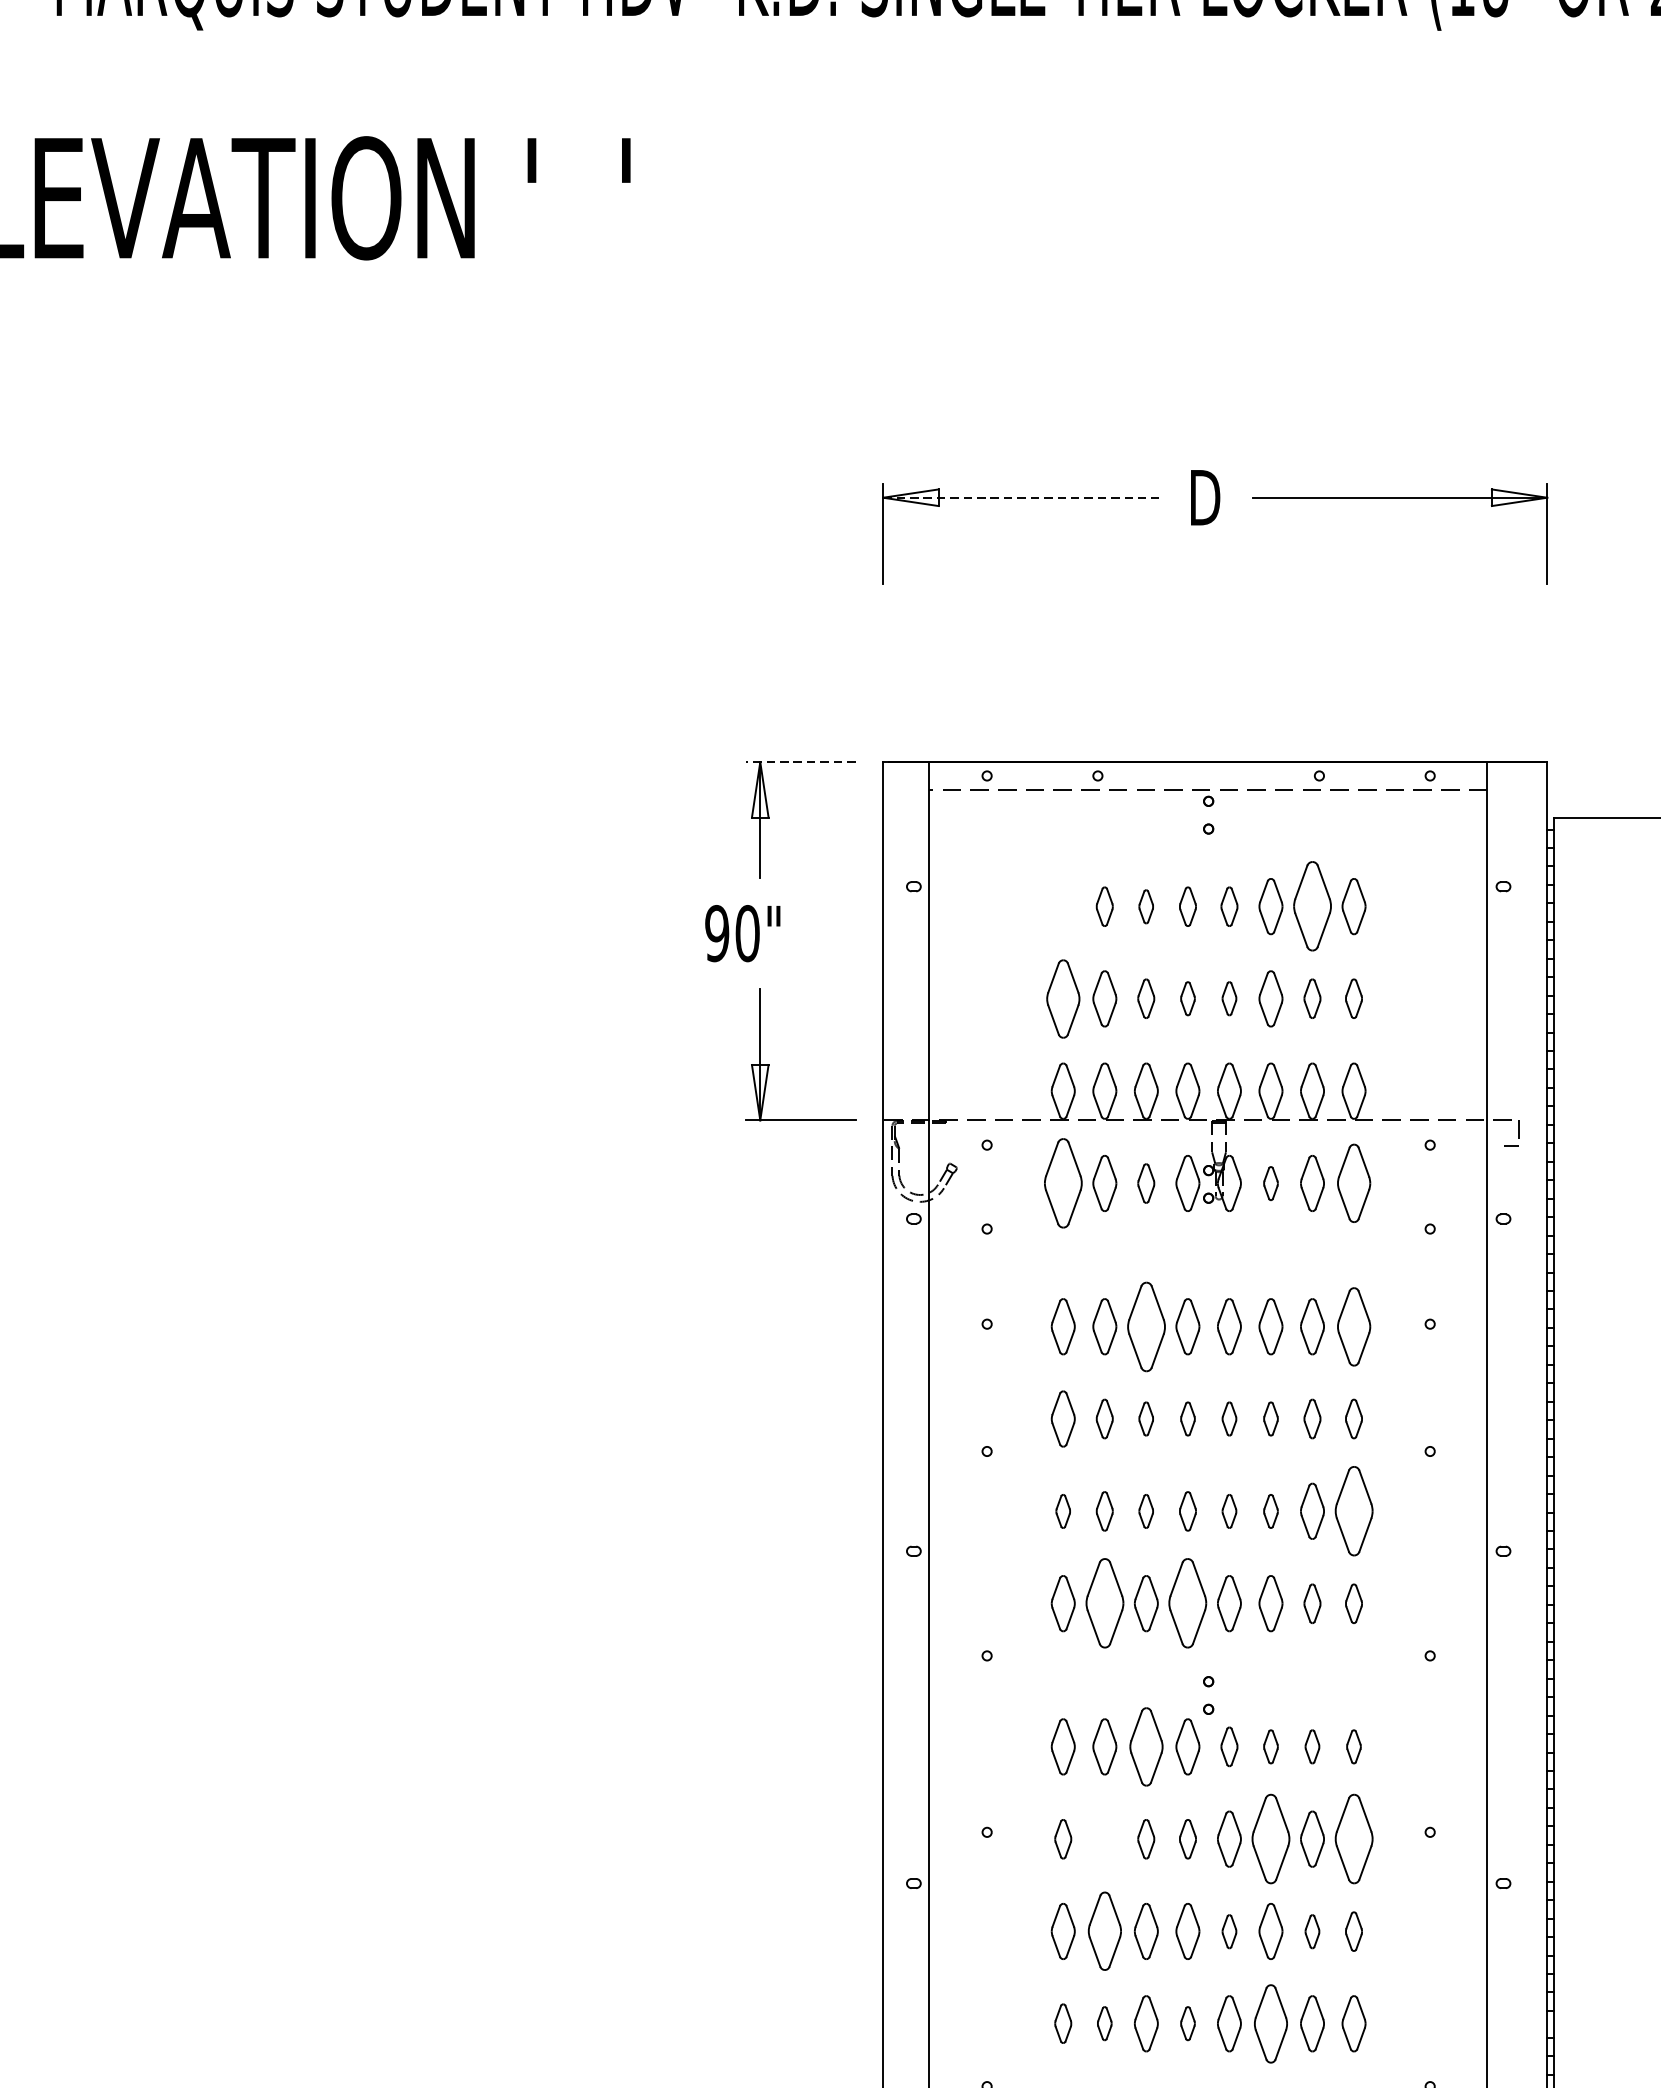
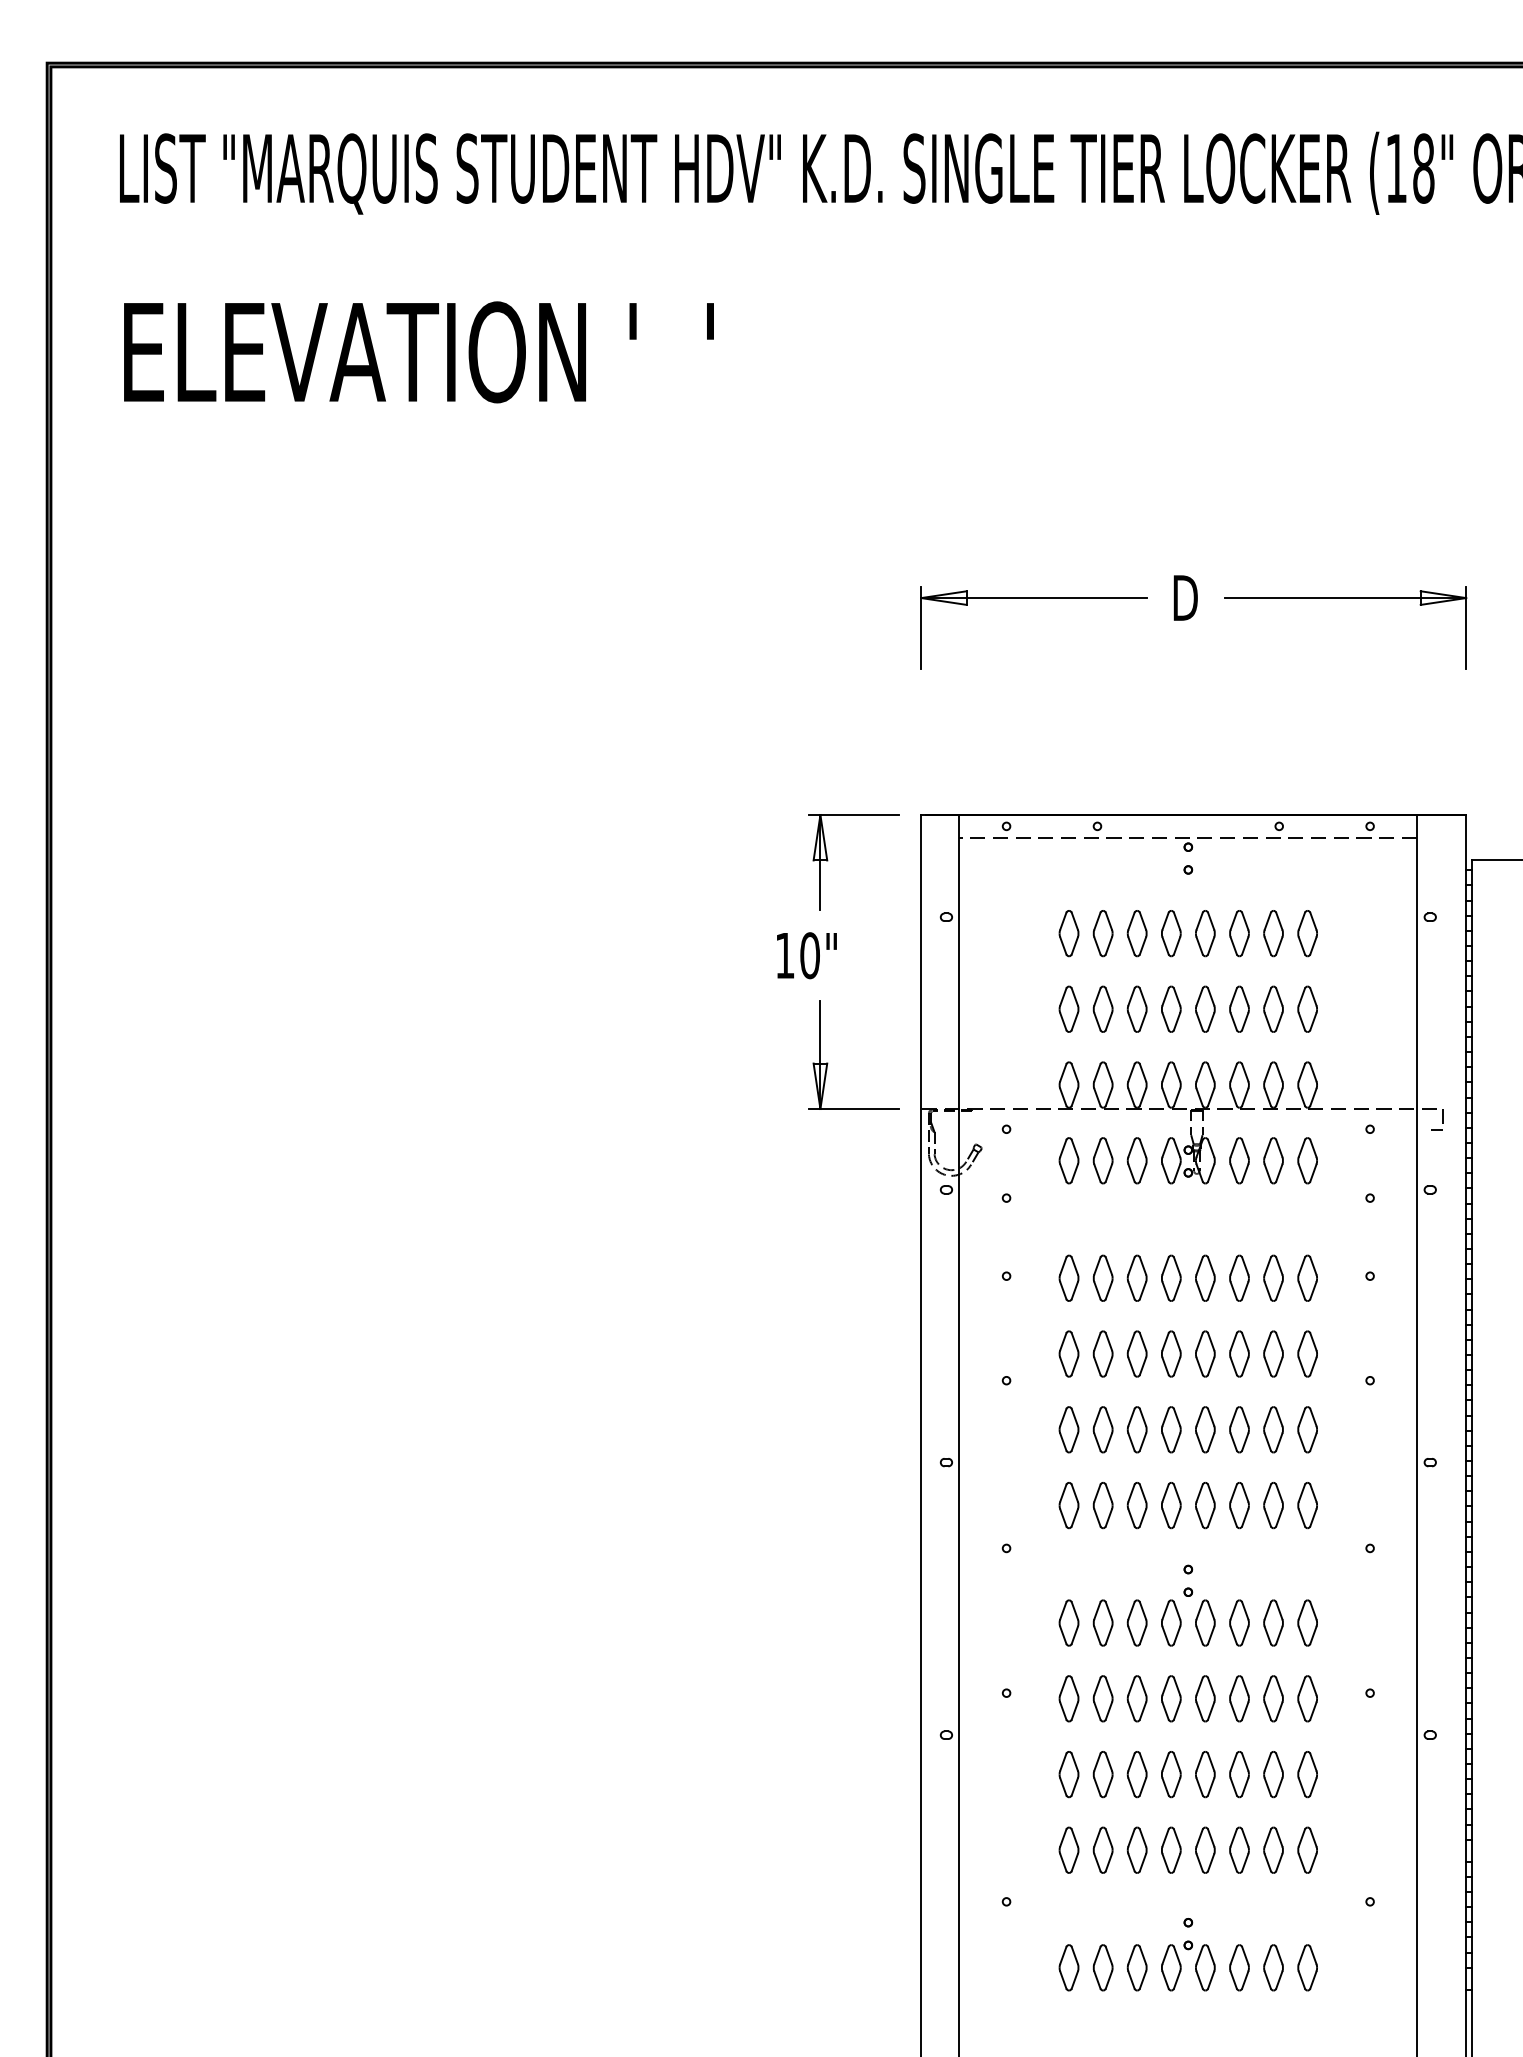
line: (1021, 498) -> (1034, 598), dashed -> solid
line: (800, 762) -> (853, 815), dashed -> solid
part: (1062, 906) -> (1068, 933), added
part: (1104, 906) -> (1102, 933), size x1.43
part: (1145, 906) -> (1136, 933), size x1.67
part: (1188, 906) -> (1171, 933), size x1.43
part: (1229, 906) -> (1205, 933), size x1.43
part: (1312, 906) -> (1273, 933), size x0.62
text: (716, 933) -> (784, 955), 90" -> 10"
part: (1062, 997) -> (1068, 1008), size x0.71
part: (1145, 997) -> (1136, 1008), size x1.43
part: (1188, 997) -> (1171, 1008), size x1.67
part: (1229, 997) -> (1205, 1008), size x1.67
part: (1312, 997) -> (1273, 1008), size x1.43
part: (1353, 997) -> (1307, 1008), size x1.43
part: (1062, 1183) -> (1068, 1160), size x0.62
part: (1145, 1183) -> (1136, 1160), size x1.43
part: (1270, 1183) -> (1239, 1160), size x1.67
part: (1353, 1183) -> (1307, 1160), size x0.71
part: (1145, 1325) -> (1136, 1277), size x0.62
part: (1353, 1325) -> (1307, 1277), size x0.71
part: (1104, 1418) -> (1102, 1353), size x1.43
part: (1145, 1418) -> (1136, 1353), size x1.67
part: (1188, 1418) -> (1171, 1353), size x1.67
part: (1229, 1418) -> (1205, 1353), size x1.67
part: (1270, 1418) -> (1239, 1353), size x1.67
part: (1312, 1418) -> (1273, 1353), size x1.43
part: (1353, 1418) -> (1307, 1353), size x1.43
part: (1062, 1510) -> (1068, 1429), size x1.67
part: (1104, 1510) -> (1102, 1429), size x1.43
part: (1145, 1510) -> (1136, 1429), size x1.67
part: (1188, 1510) -> (1171, 1429), size x1.43
part: (1229, 1510) -> (1205, 1429), size x1.67
part: (1270, 1510) -> (1239, 1429), size x1.67
part: (1353, 1510) -> (1307, 1429), size x0.62
part: (1104, 1603) -> (1102, 1505), size x0.62
part: (1188, 1603) -> (1171, 1505), size x0.62
part: (1312, 1603) -> (1273, 1505), size x1.43
part: (1353, 1603) -> (1307, 1505), size x1.43
part: (1145, 1746) -> (1136, 1622), size x0.71
part: (1229, 1746) -> (1205, 1622), size x1.43
part: (1270, 1746) -> (1239, 1622), size x1.67
part: (1312, 1746) -> (1273, 1622), size x1.67
part: (1353, 1746) -> (1307, 1622), size x1.67
part: (1062, 1838) -> (1068, 1698), size x1.43
part: (1104, 1838) -> (1102, 1698), added
part: (1145, 1838) -> (1136, 1698), size x1.43
part: (1188, 1838) -> (1171, 1698), size x1.43
part: (1270, 1838) -> (1239, 1698), size x0.62
part: (1353, 1838) -> (1307, 1698), size x0.62
part: (1104, 1931) -> (1102, 1774), size x0.71
part: (1229, 1931) -> (1205, 1774), size x1.67
part: (1312, 1931) -> (1273, 1774), size x1.67
part: (1353, 1931) -> (1307, 1774), size x1.43
part: (1062, 2022) -> (1068, 1849), size x1.43
part: (1104, 2022) -> (1102, 1849), size x1.67
part: (1188, 2022) -> (1171, 1849), size x1.67
part: (1270, 2022) -> (1239, 1849), size x0.71

